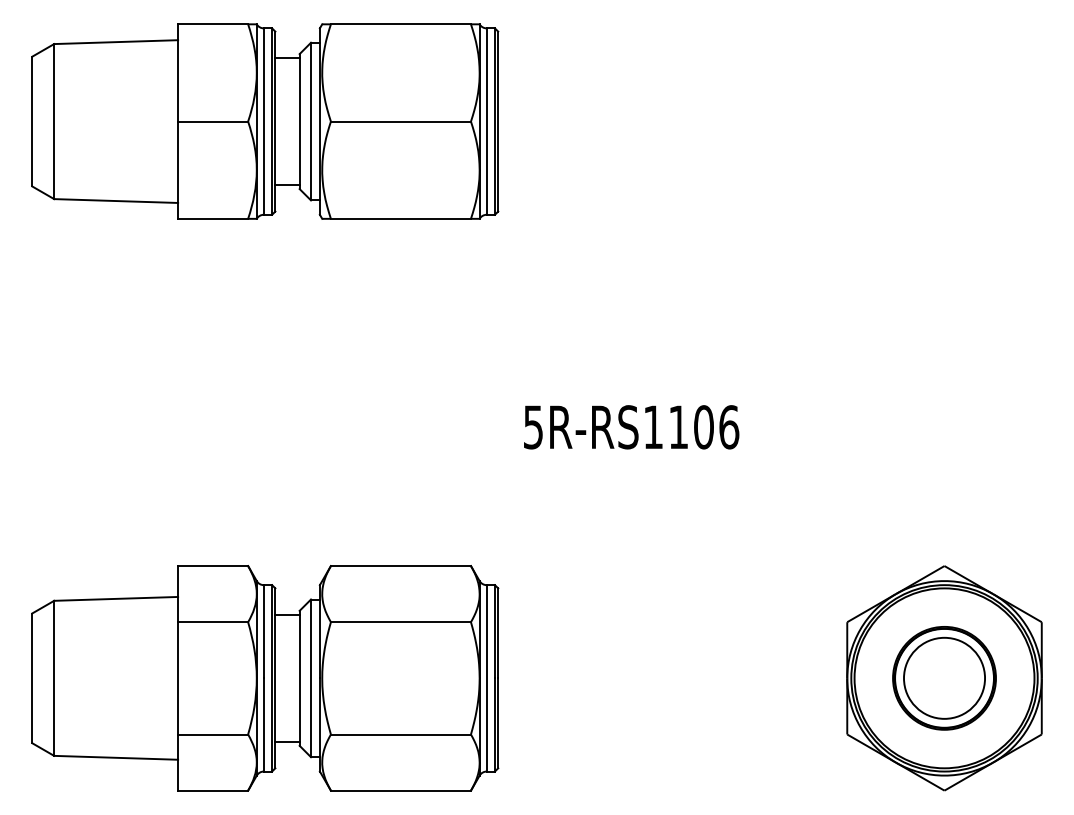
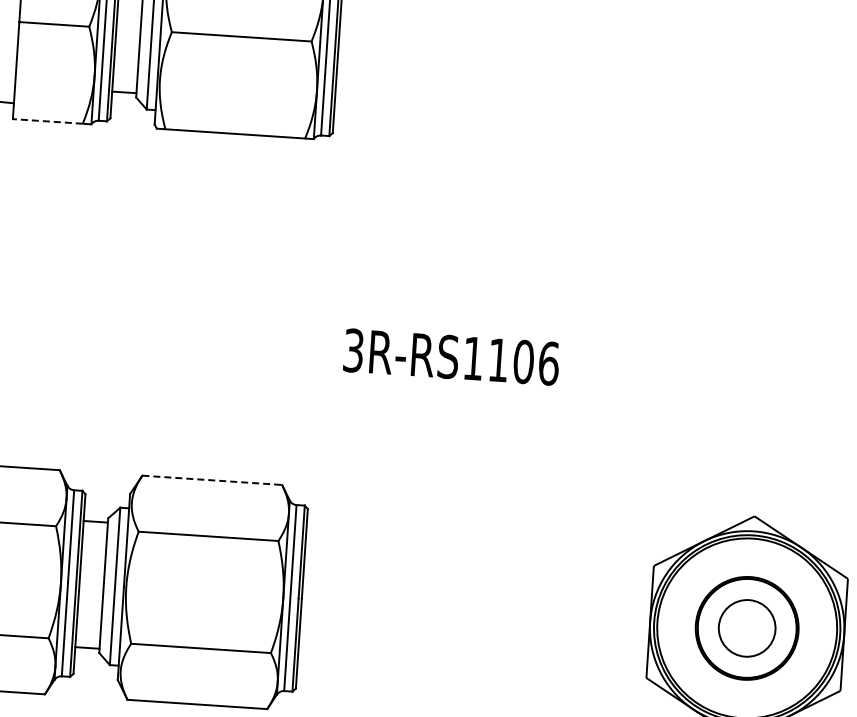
line: (212, 218) -> (47, 121), solid -> dashed
text: (533, 426) -> (353, 349), 5R-RS1106 -> 3R-RS1106
line: (401, 566) -> (212, 480), solid -> dashed
circle: (944, 677) -> (747, 627), size x0.7

